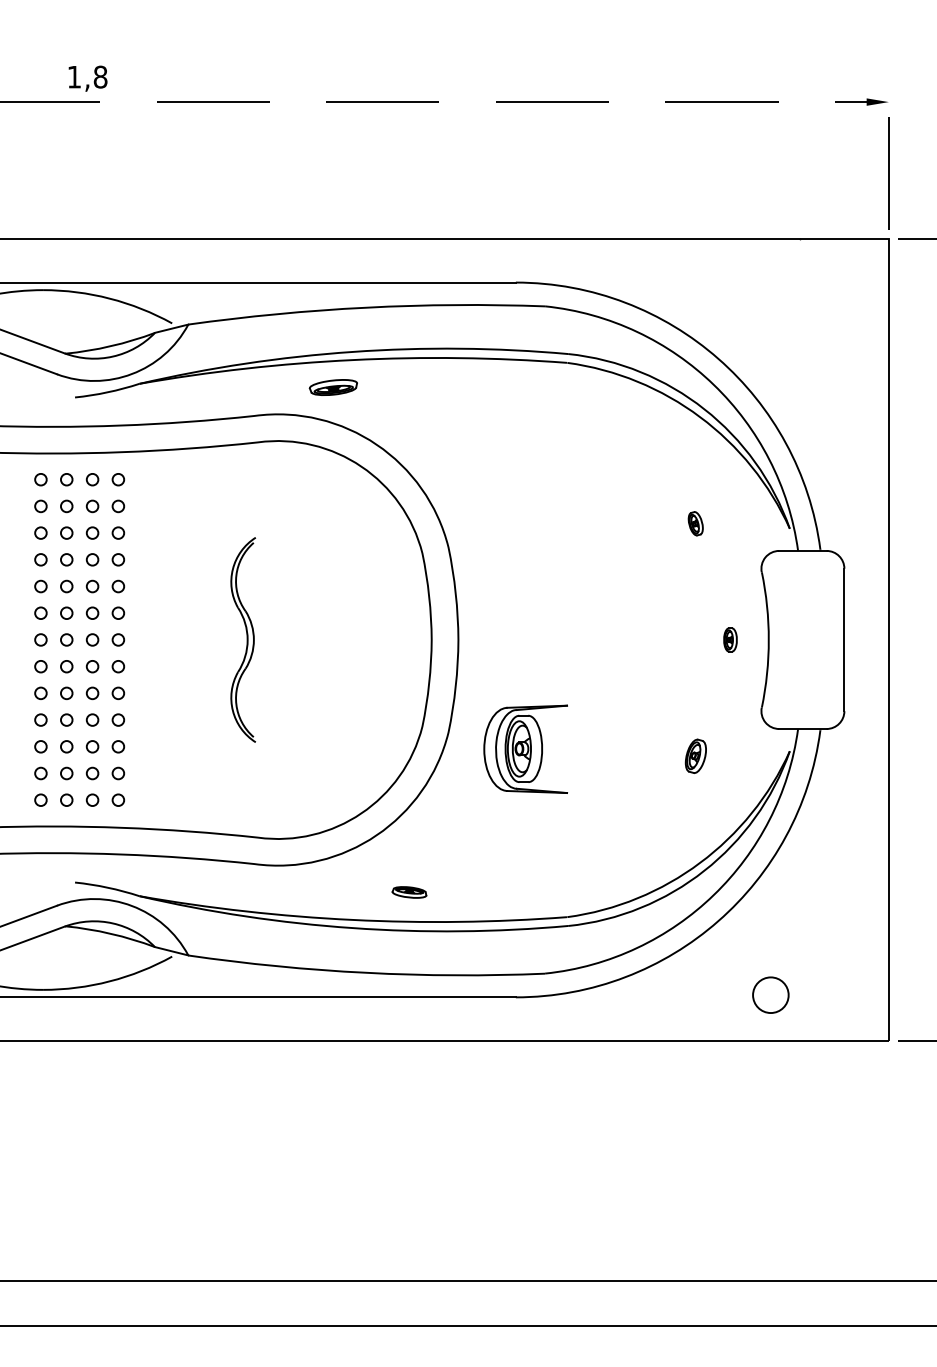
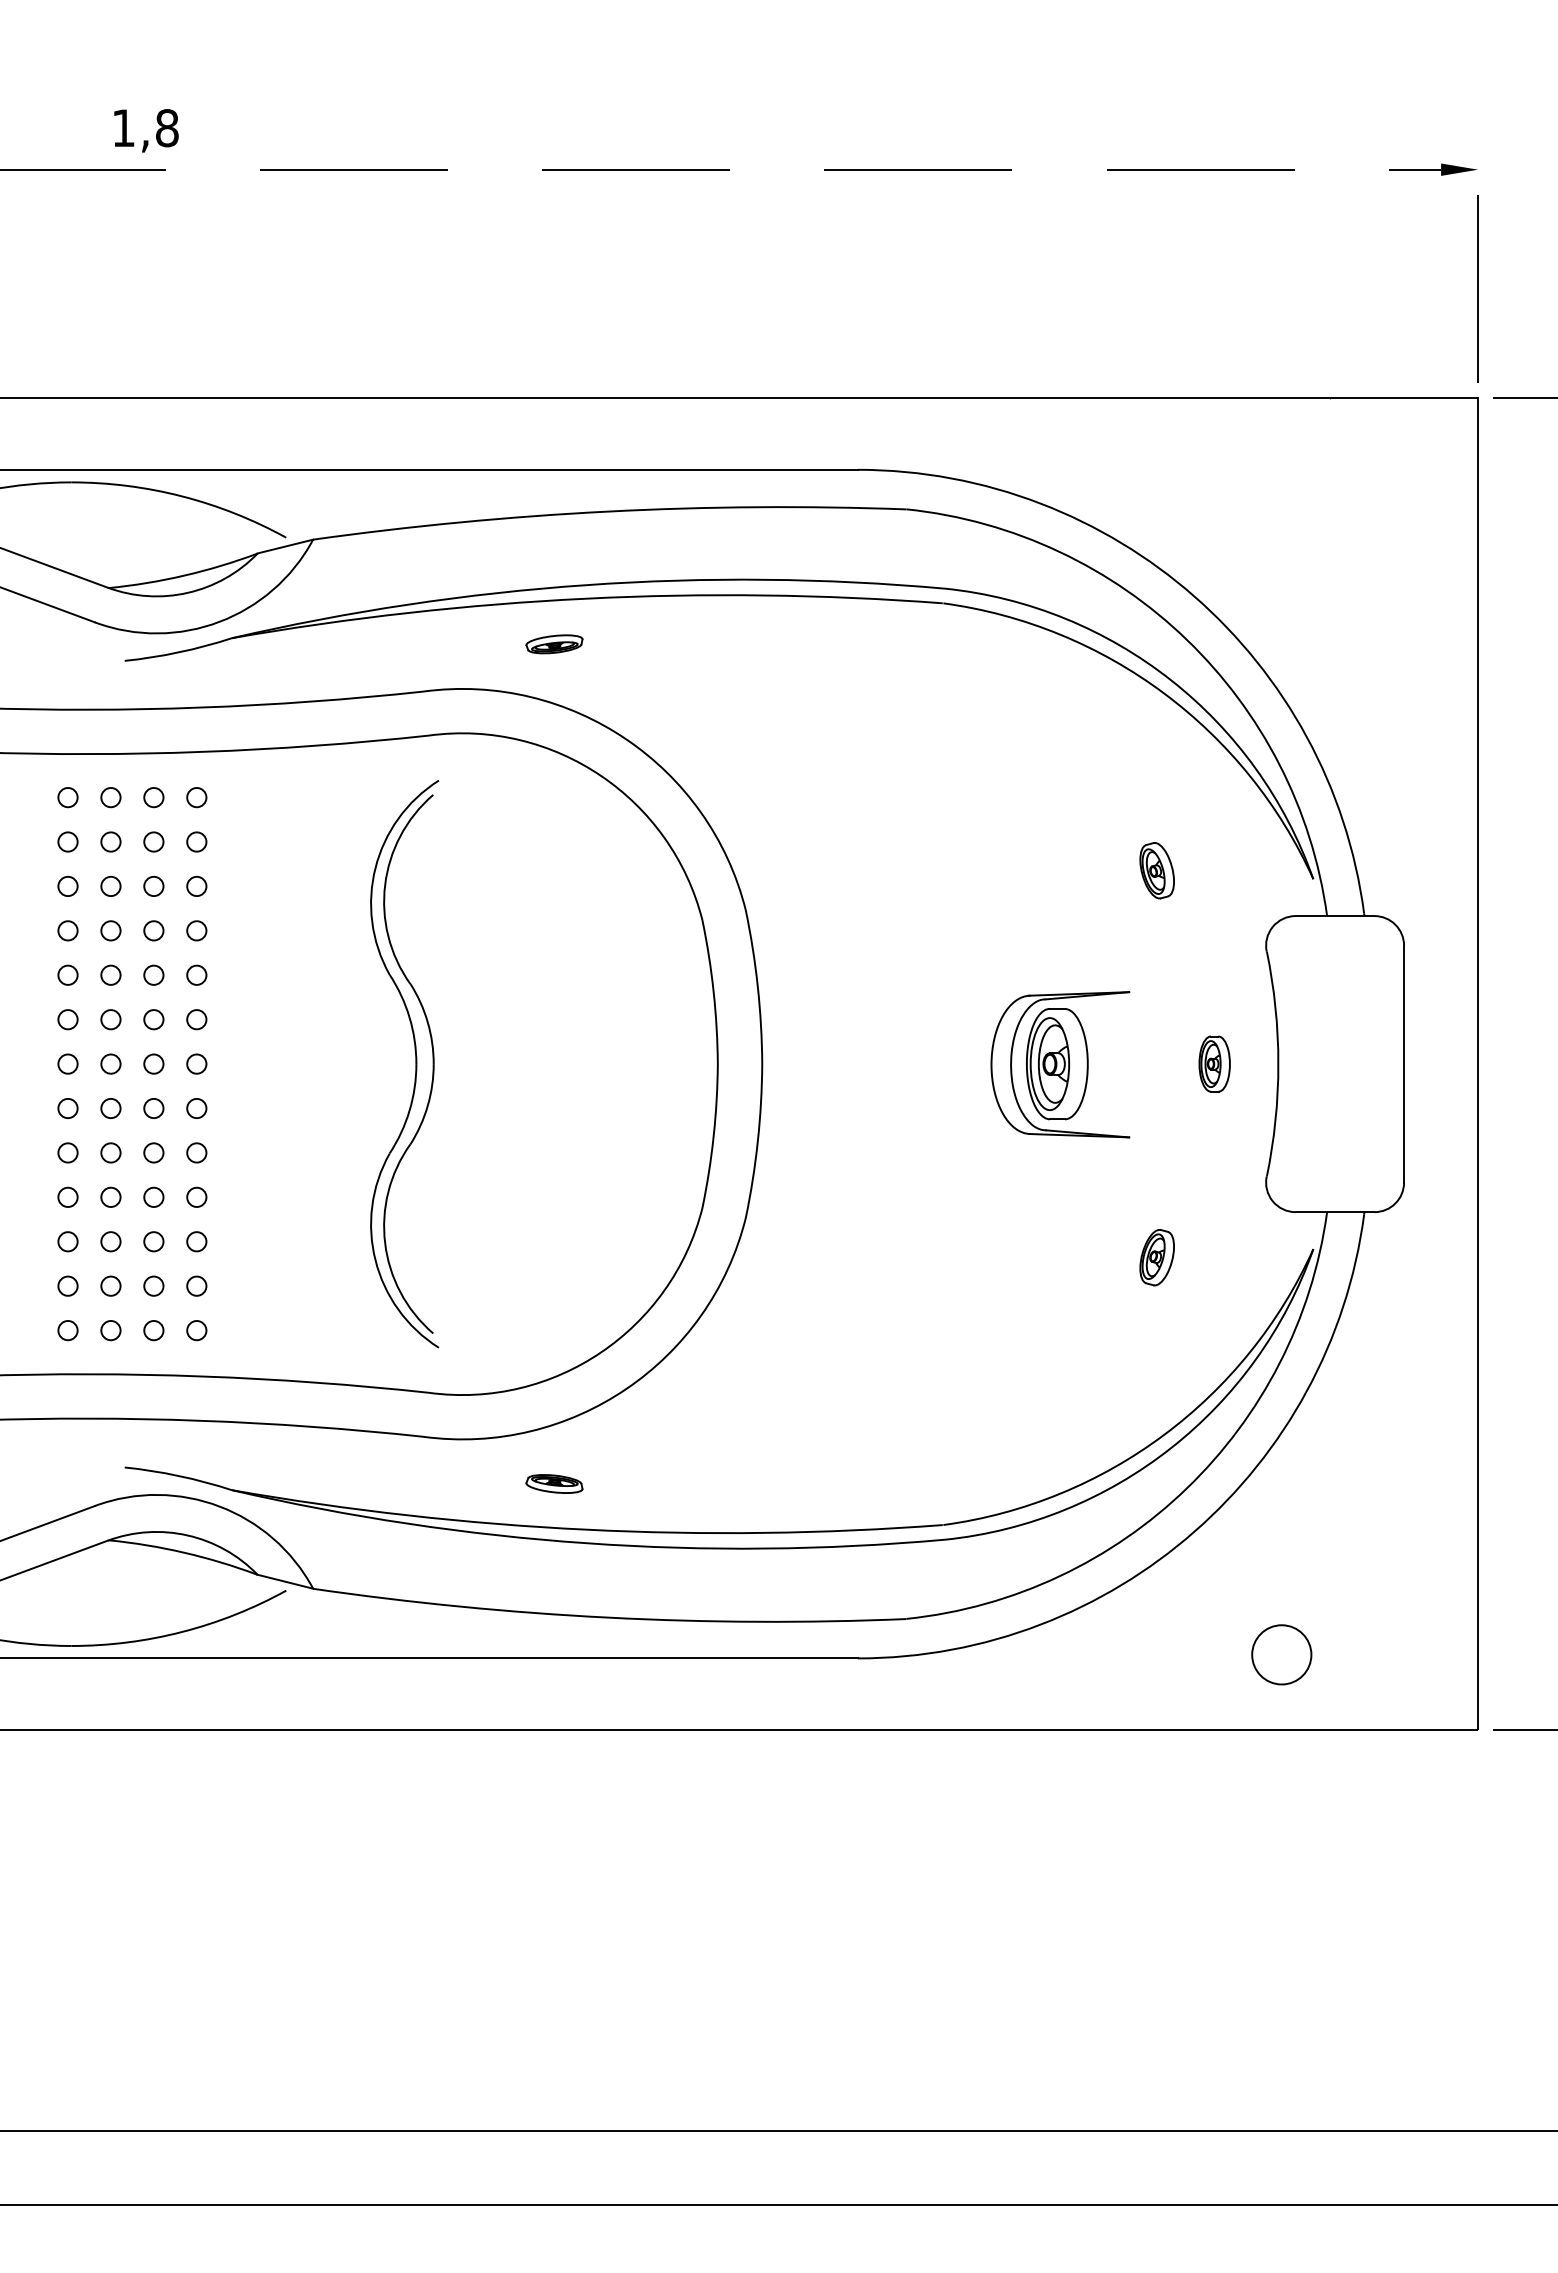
part: (333, 387) -> (554, 644), size x0.71
part: (695, 523) -> (1156, 870), size x1.43
part: (243, 639) -> (404, 1063), size x1.67
part: (730, 639) -> (1214, 1063), size x1.43
part: (525, 748) -> (1060, 1063), moved
part: (409, 892) -> (554, 1484), moved

